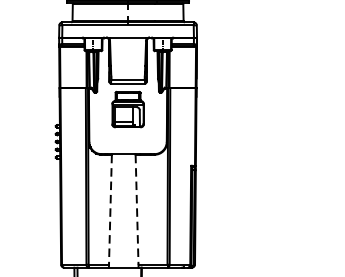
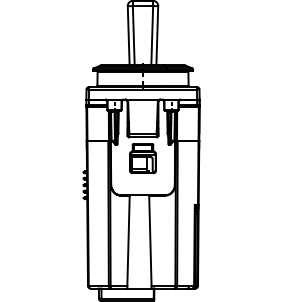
line: (110, 210) -> (128, 241), dashed -> solid
line: (137, 210) -> (150, 241), dashed -> solid

